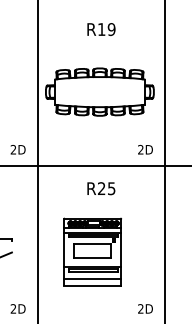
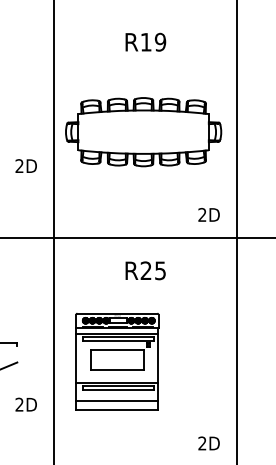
text: (17, 149) -> (25, 165), moved
part: (92, 251) -> (117, 361), moved
text: (17, 308) -> (25, 404), moved

